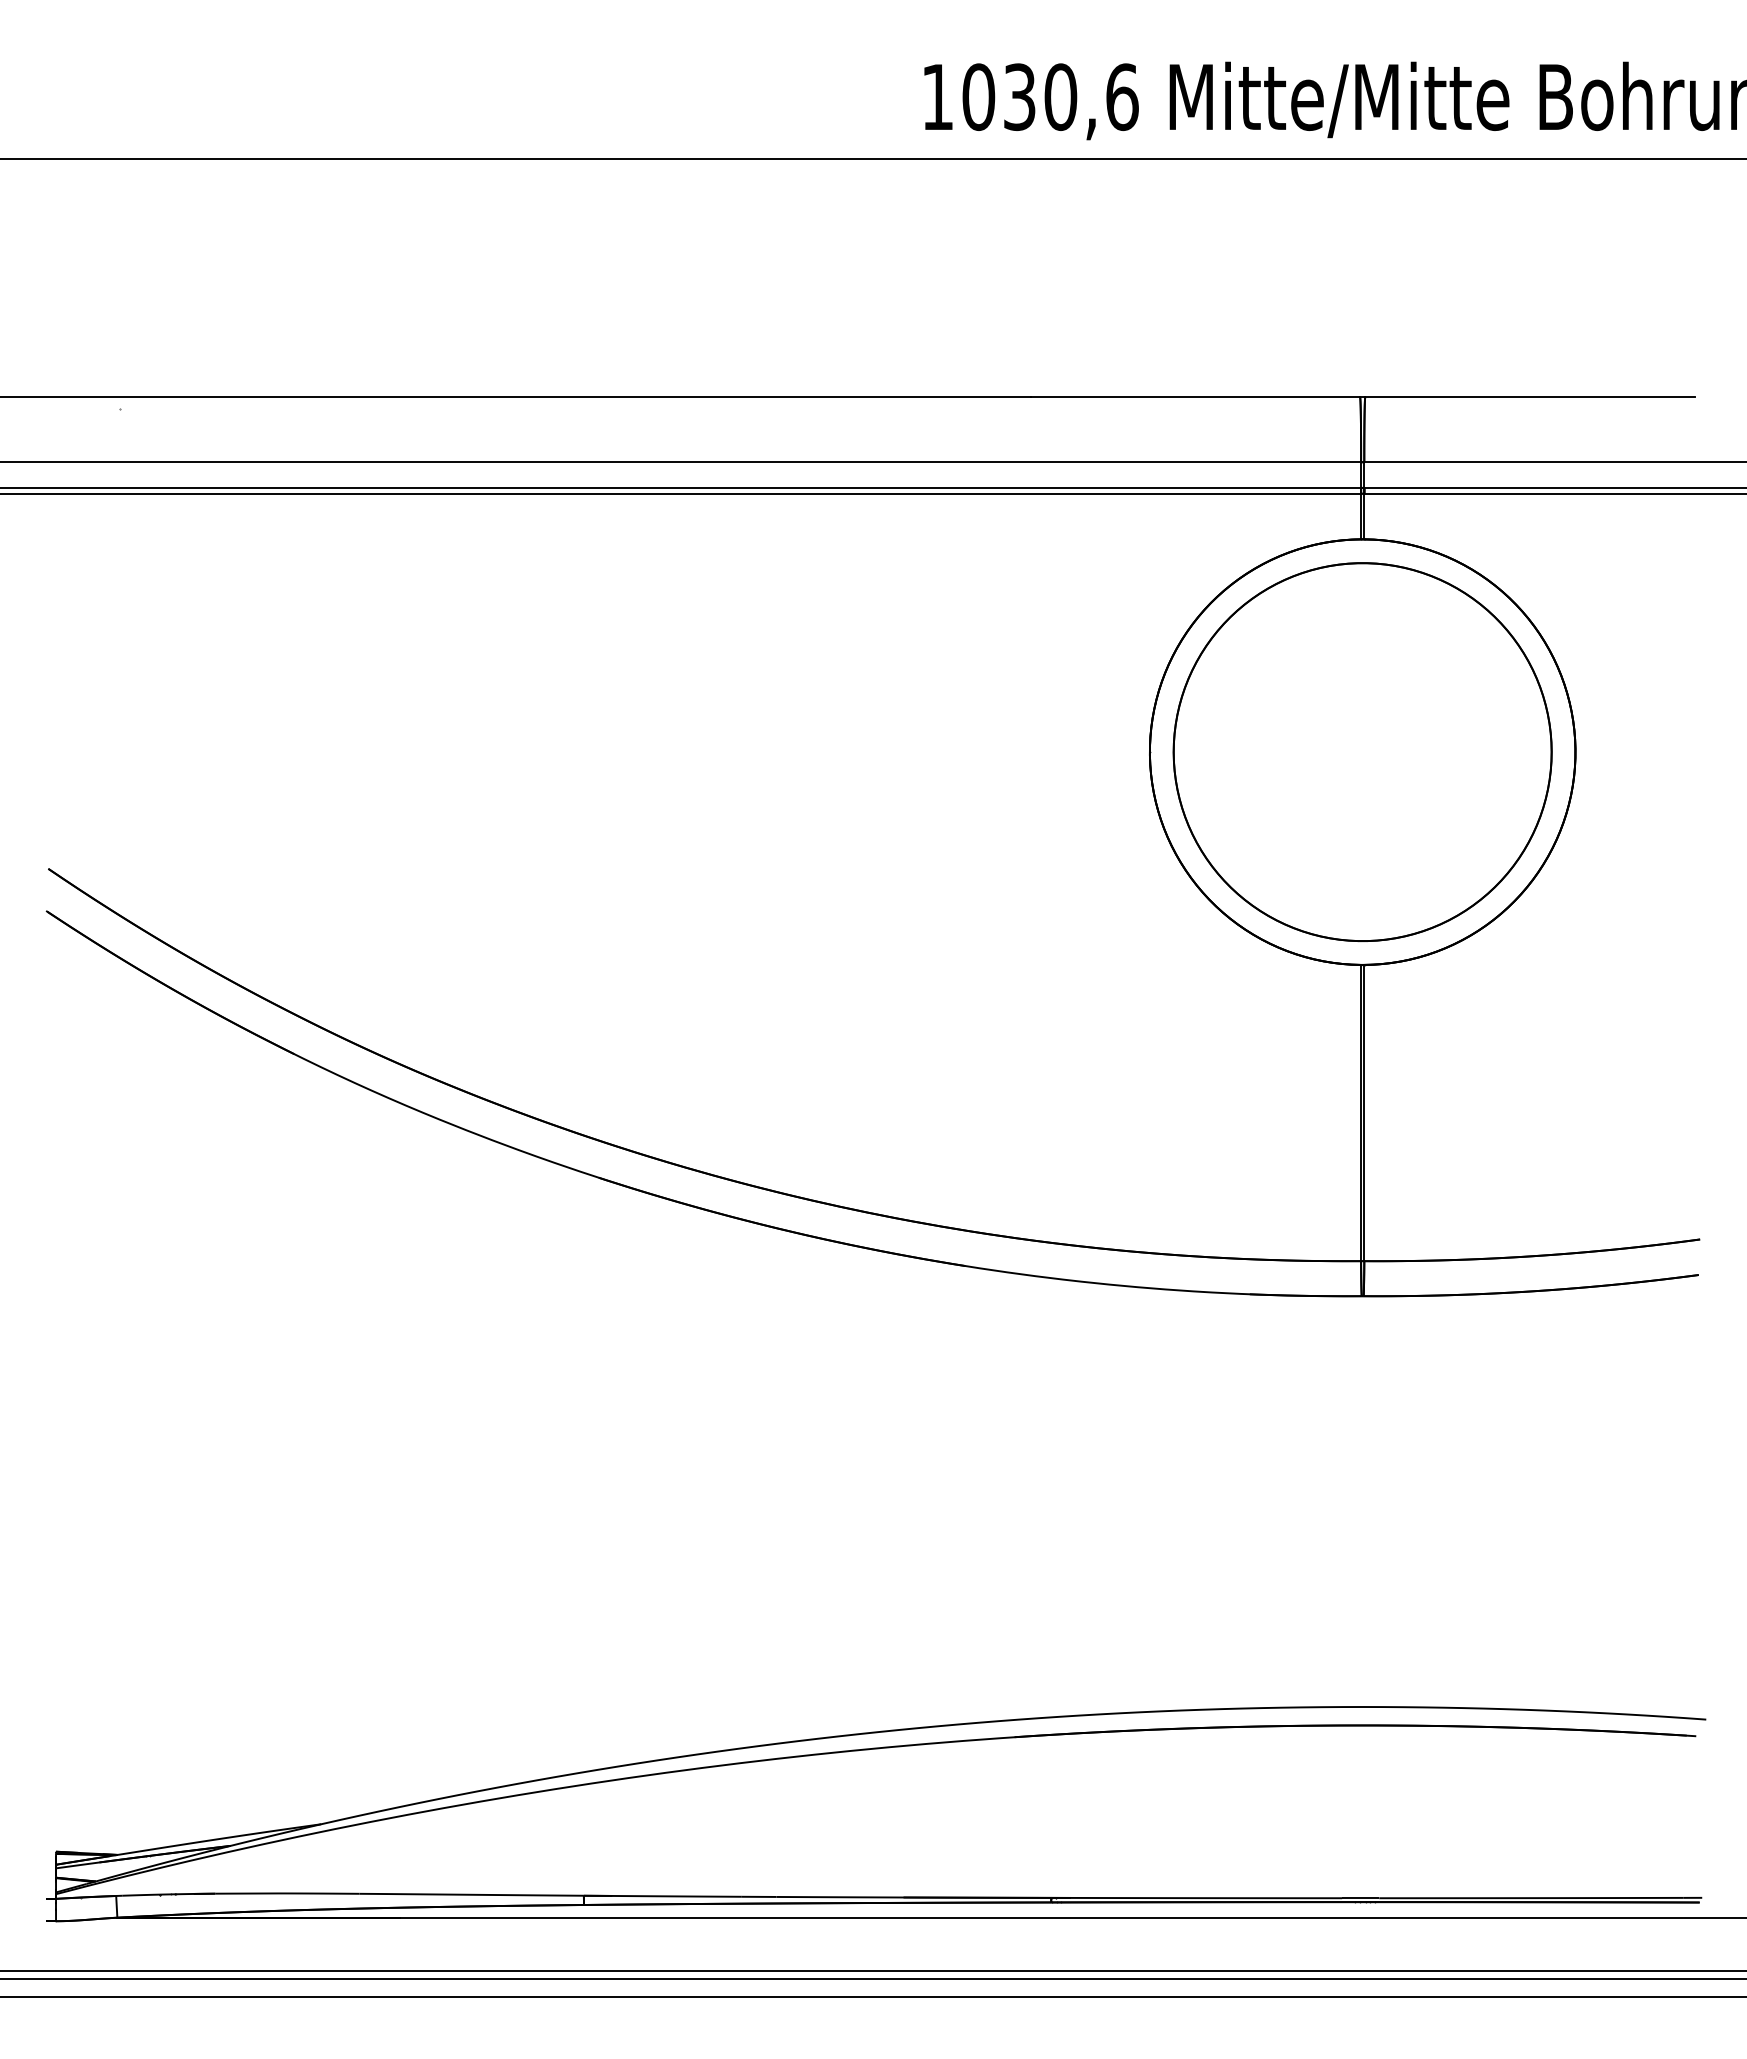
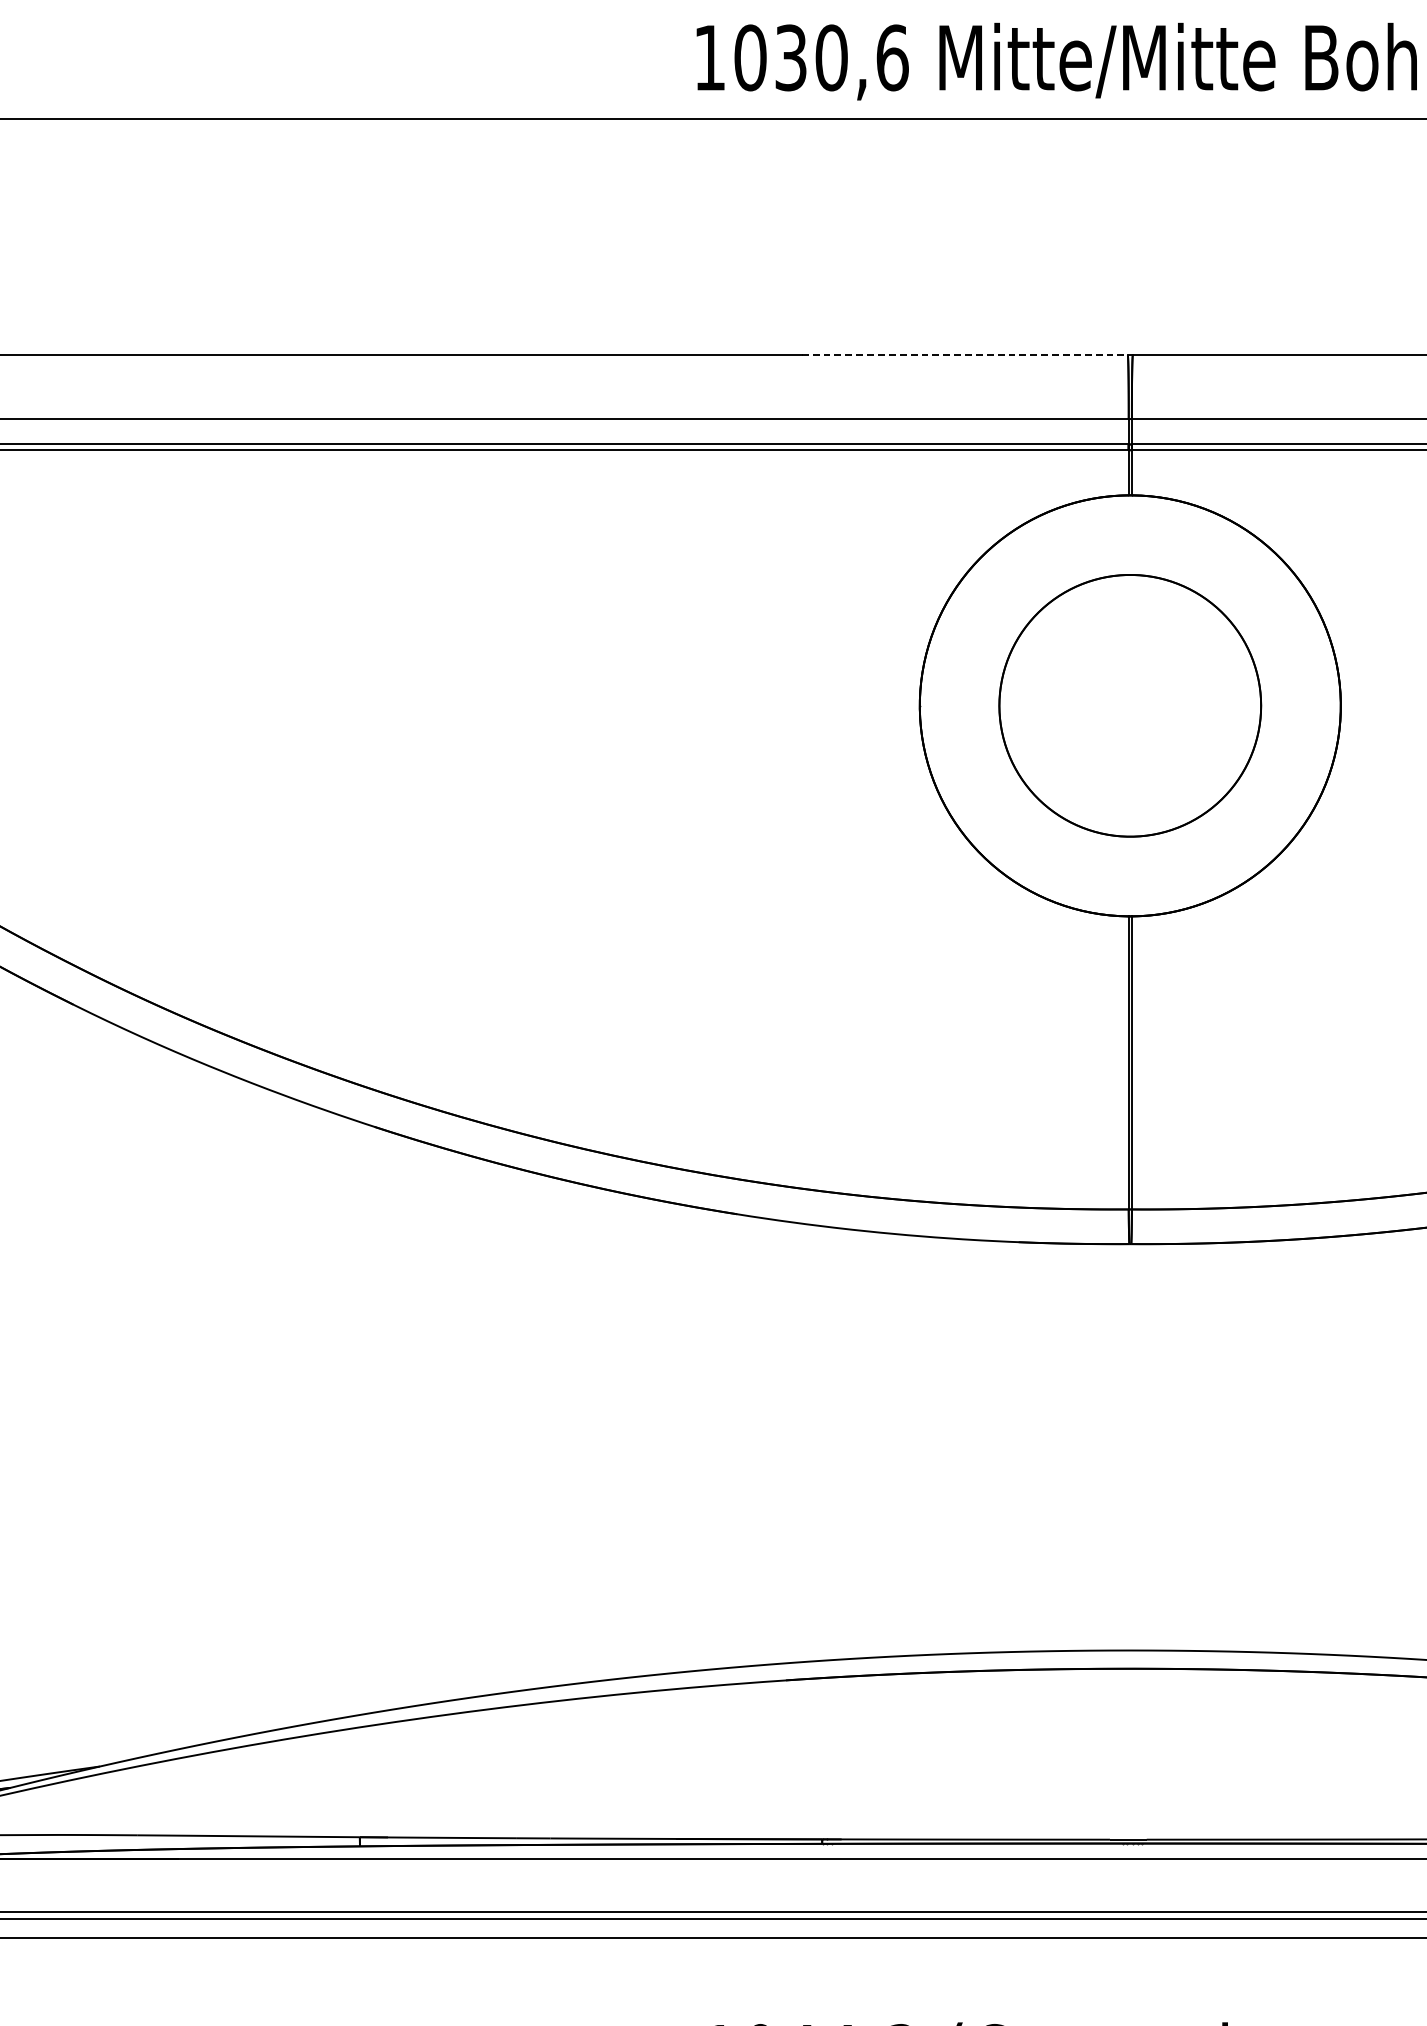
line: (1195, 397) -> (964, 355), solid -> dashed
part: (1362, 751) -> (1130, 705), size x0.7

